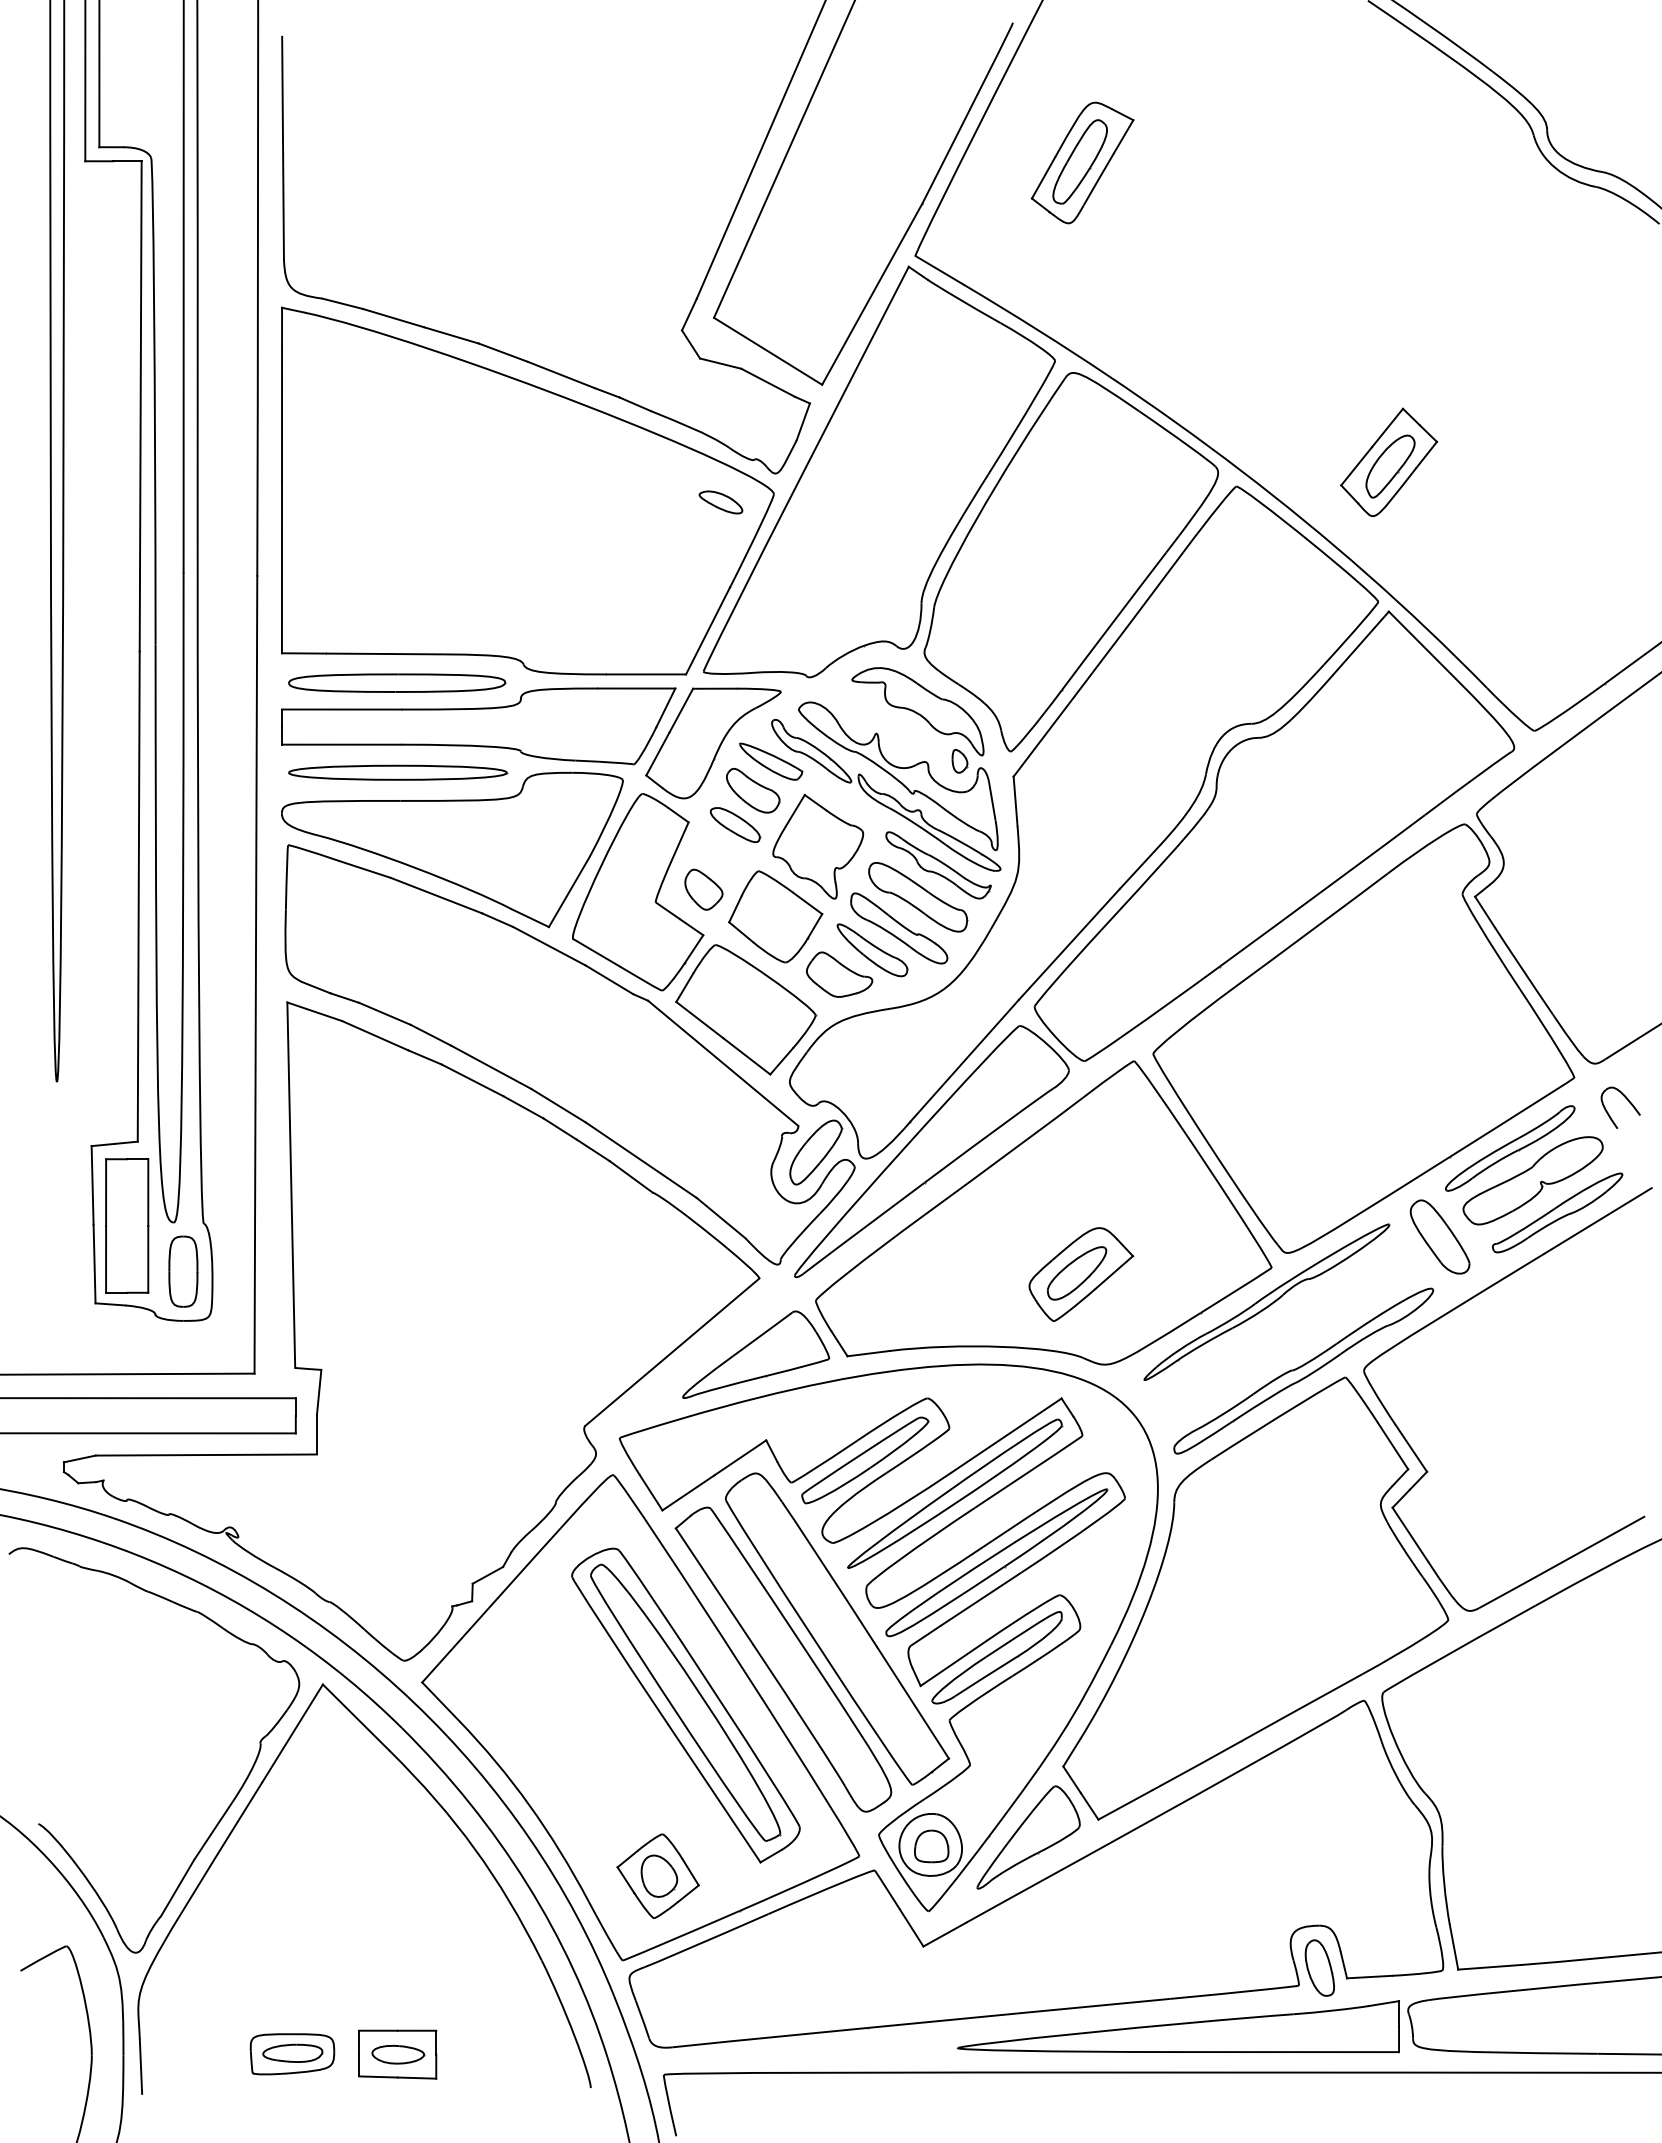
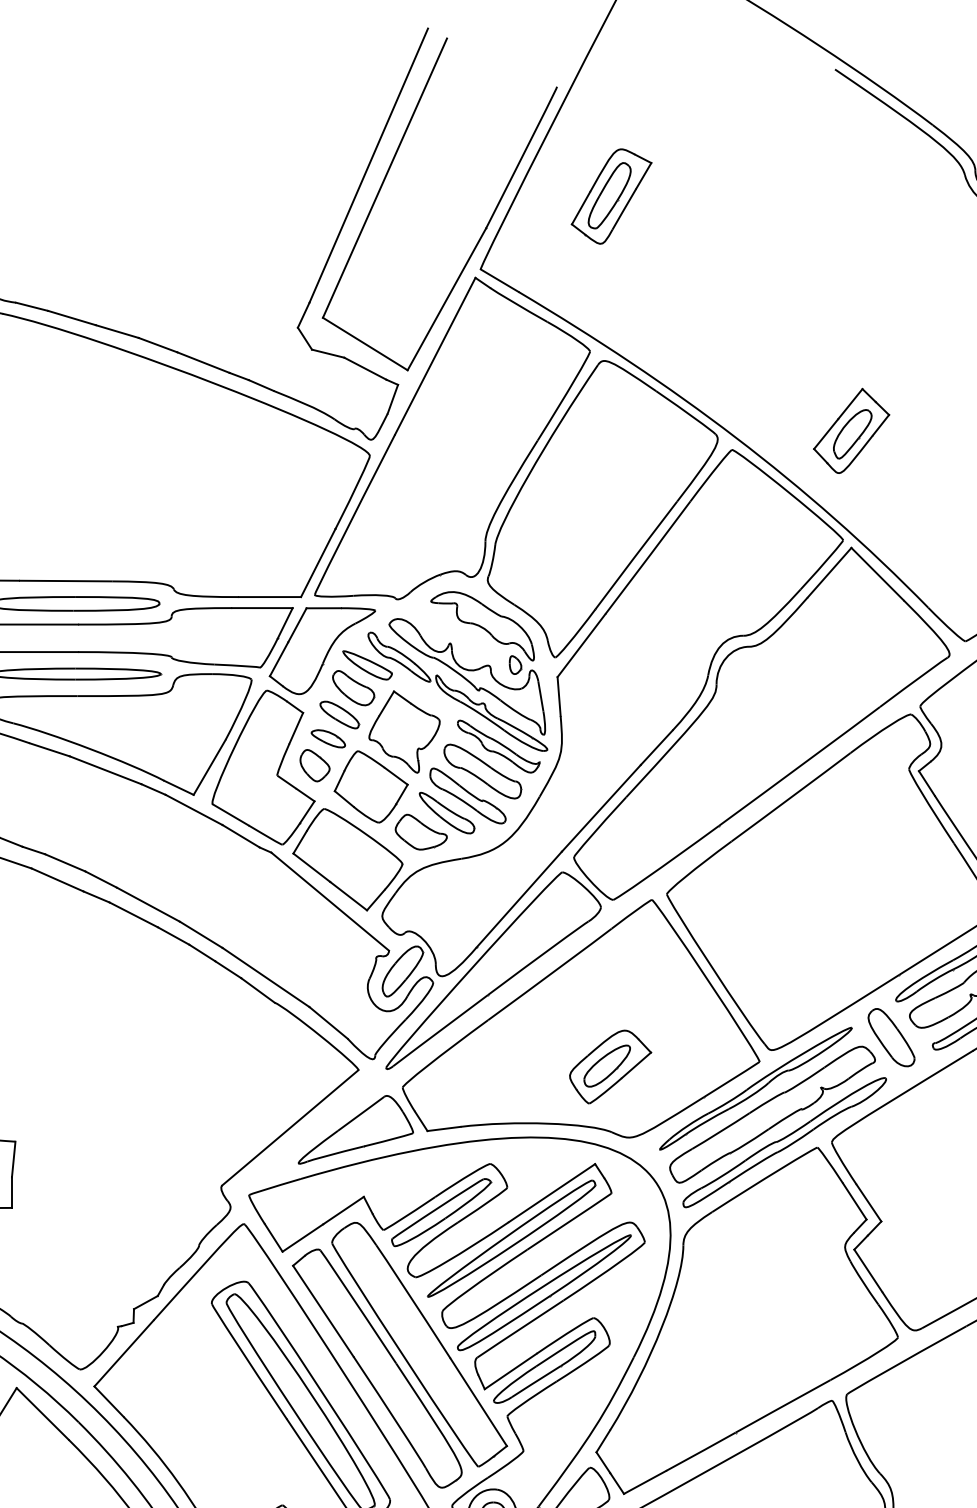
part: (720, 502) -> (328, 738), moved
part: (1287, 1335) -> (772, 1114), added

